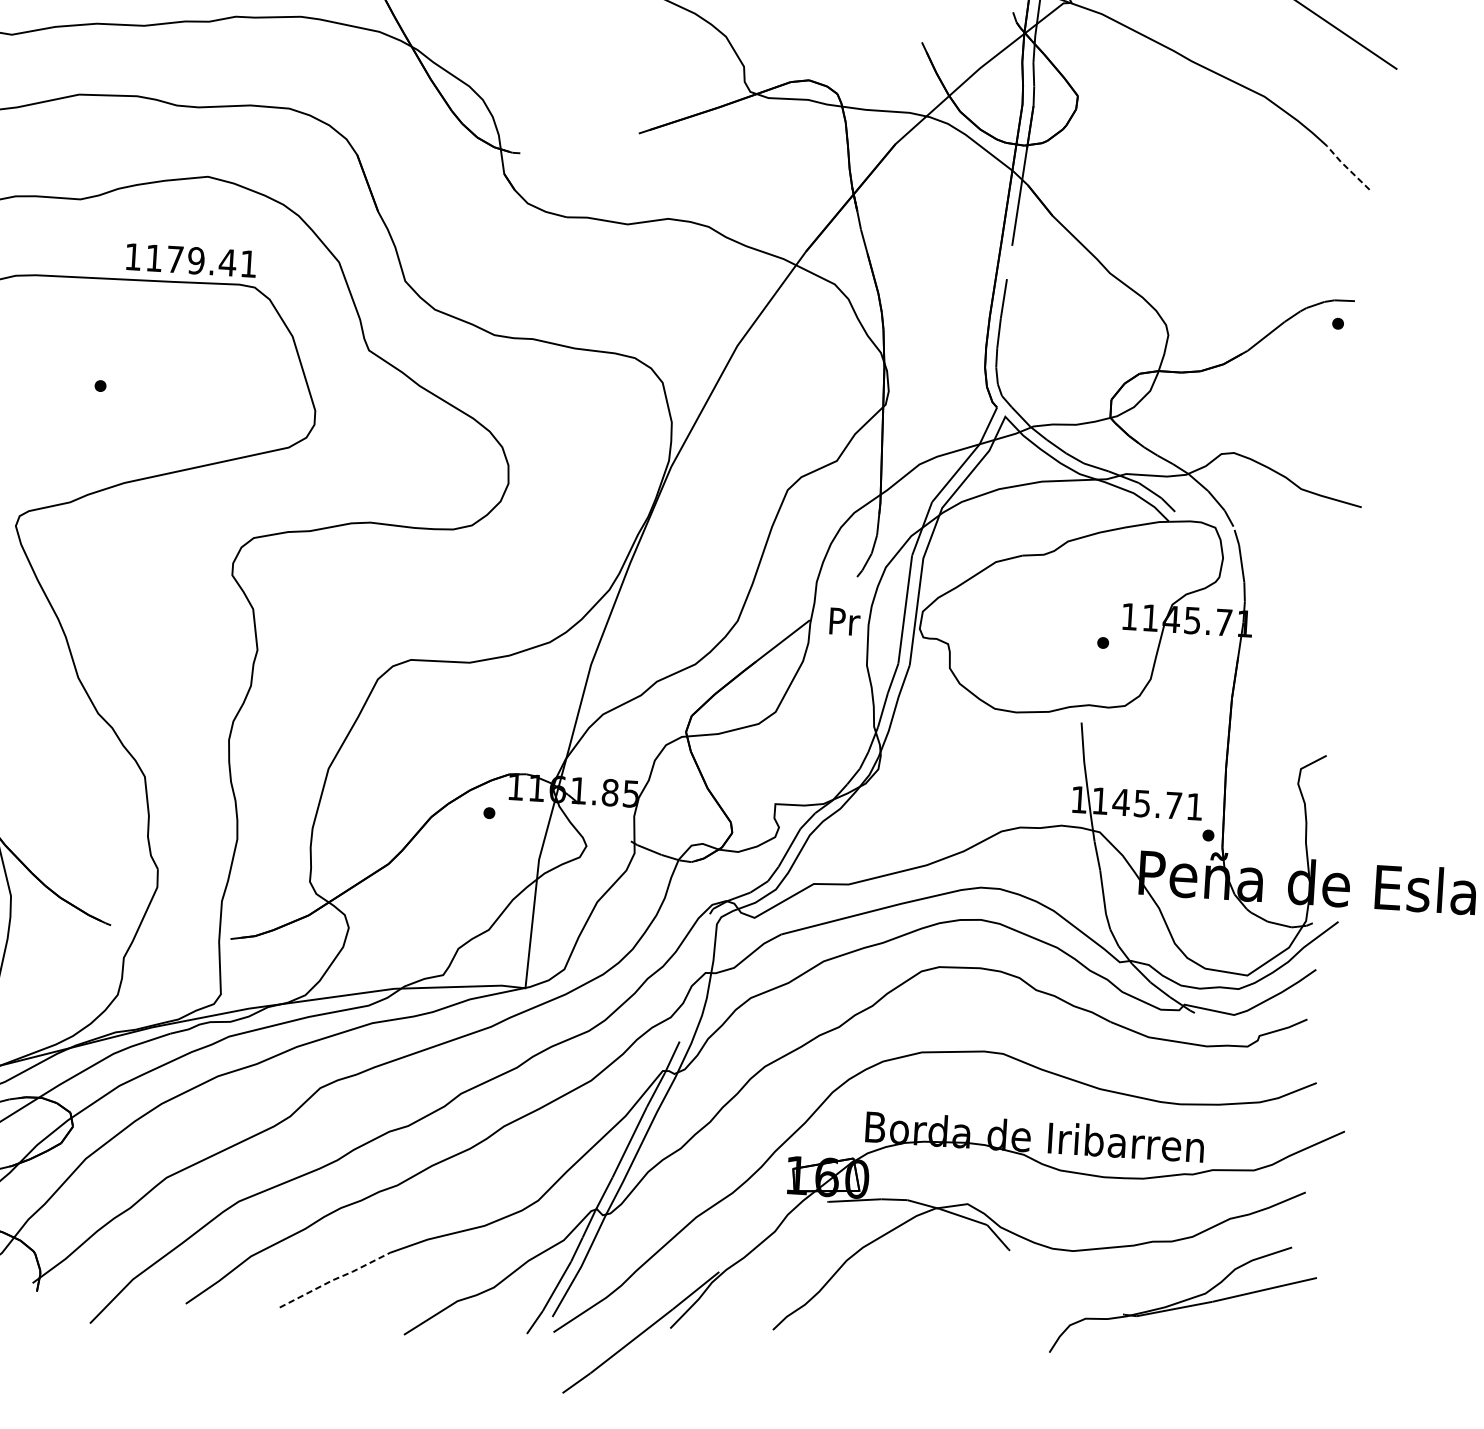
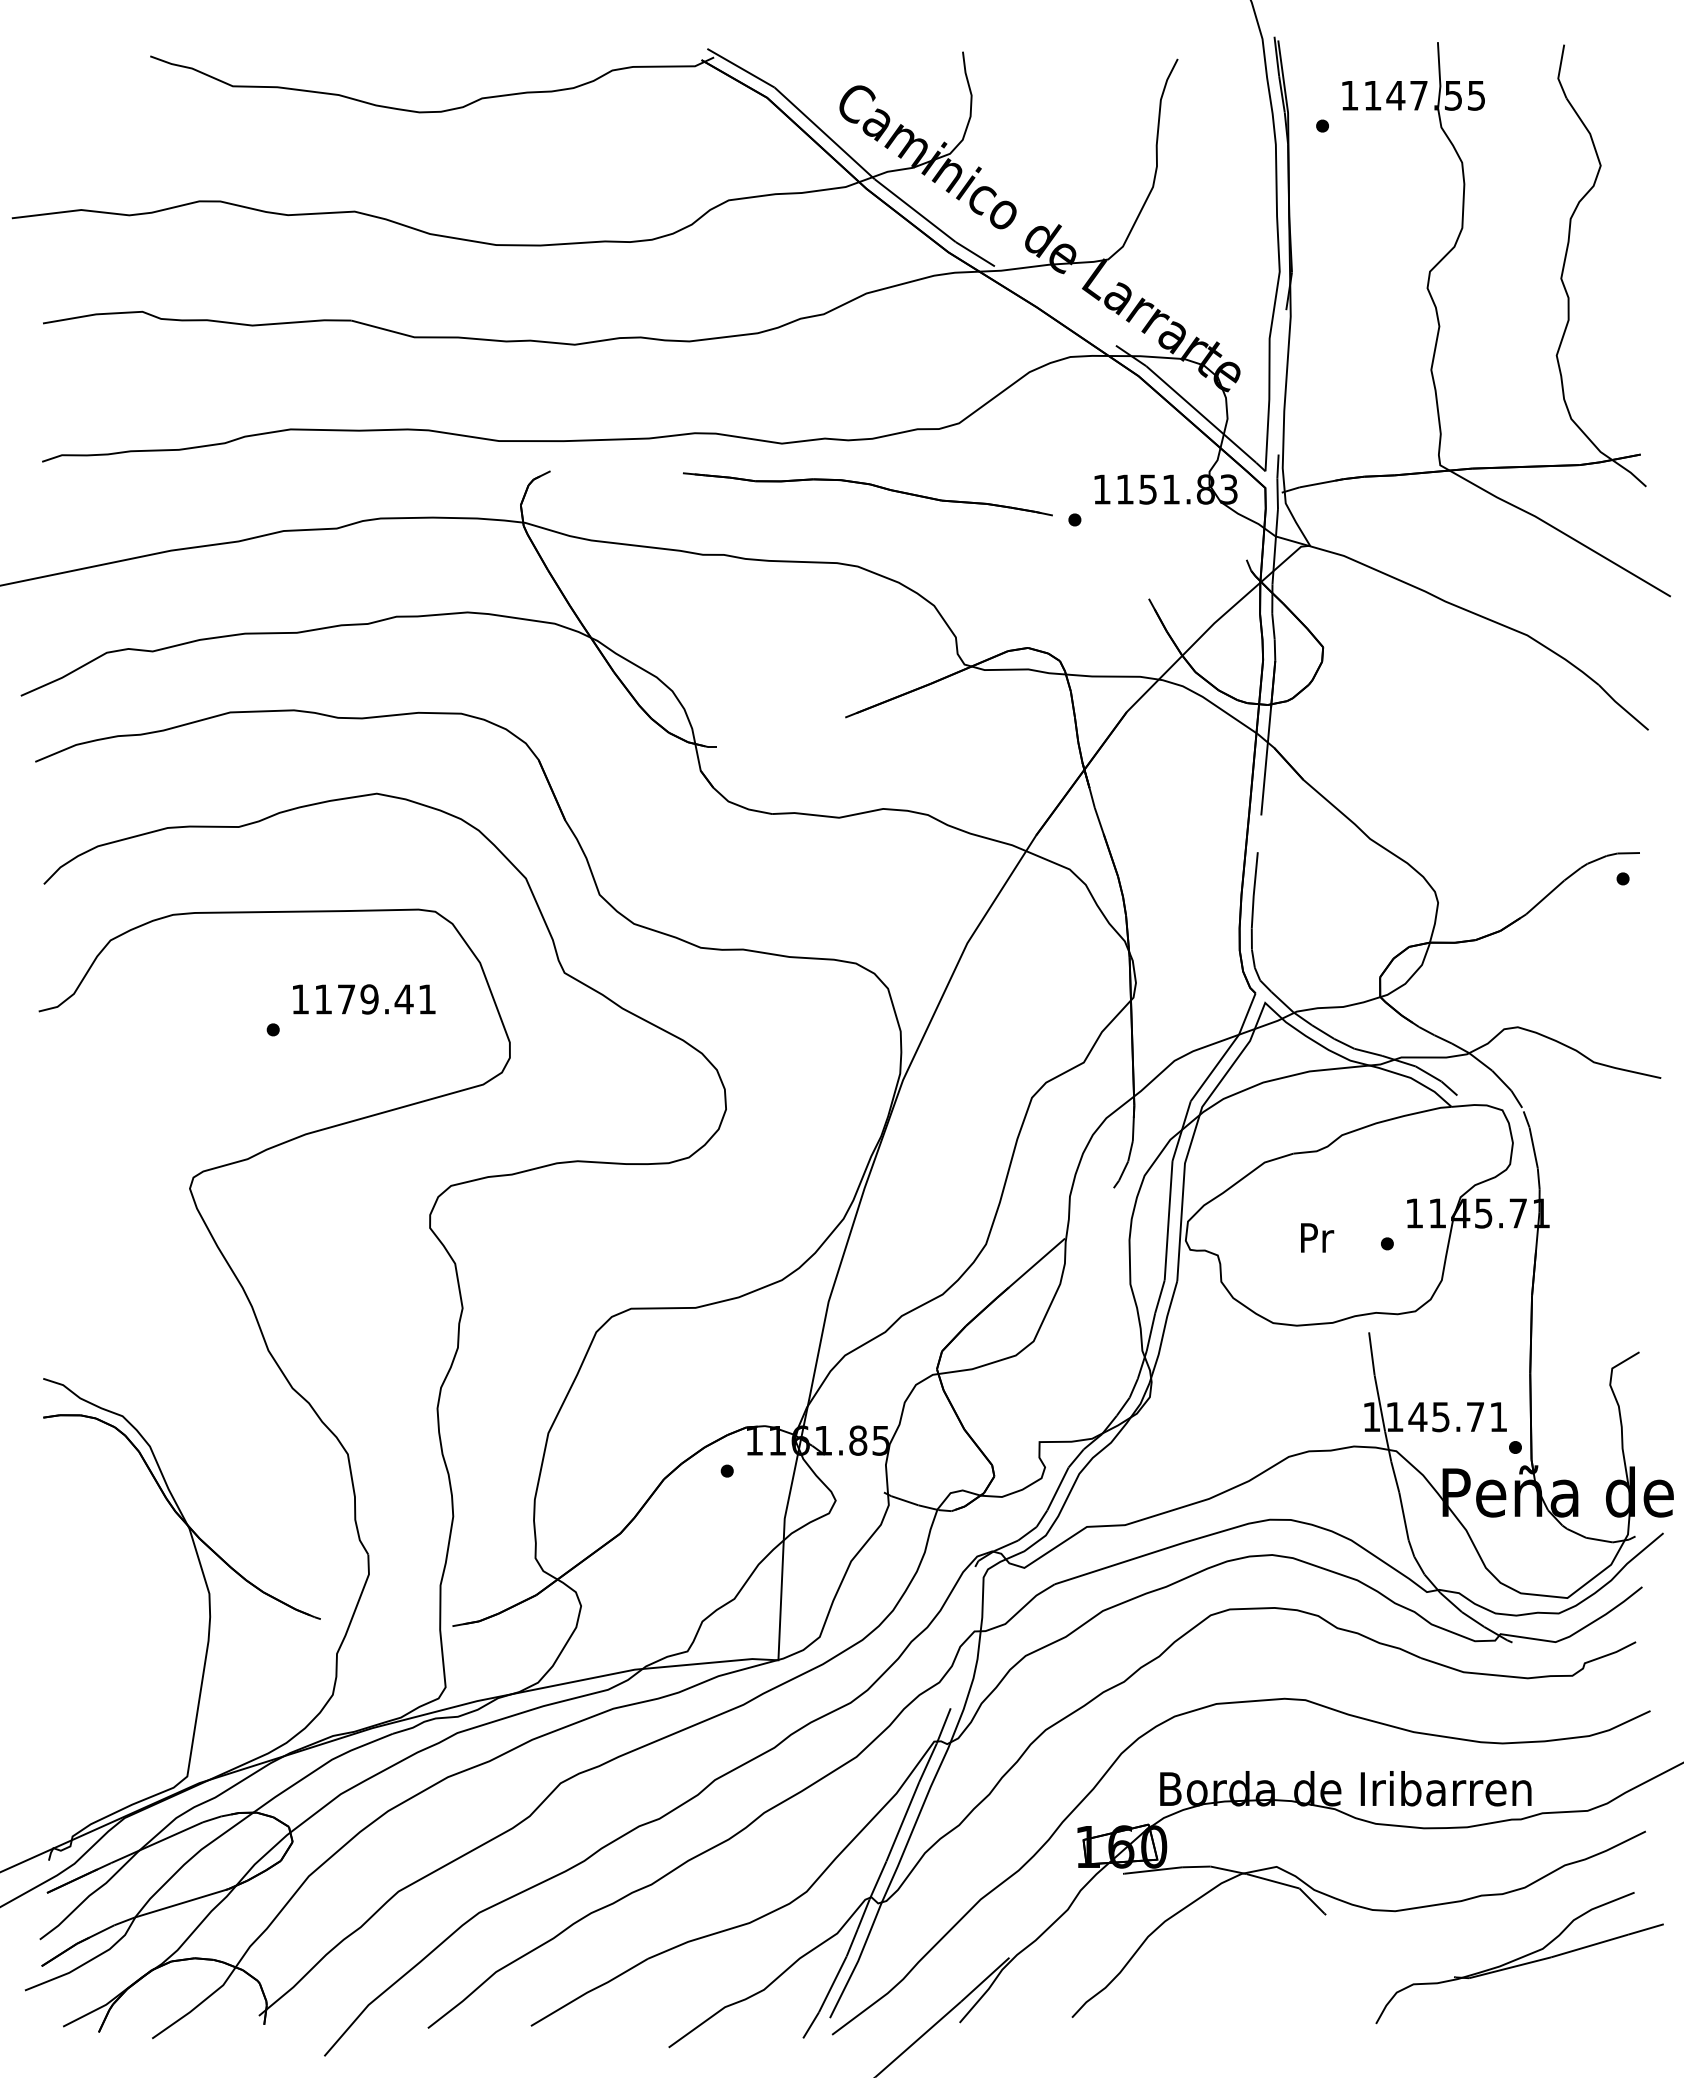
line: (1347, 167) -> (1622, 707), dashed -> solid
text: (191, 260) -> (364, 999), moved
text: (845, 621) -> (1317, 1237), moved
line: (334, 1279) -> (589, 1991), dashed -> solid

